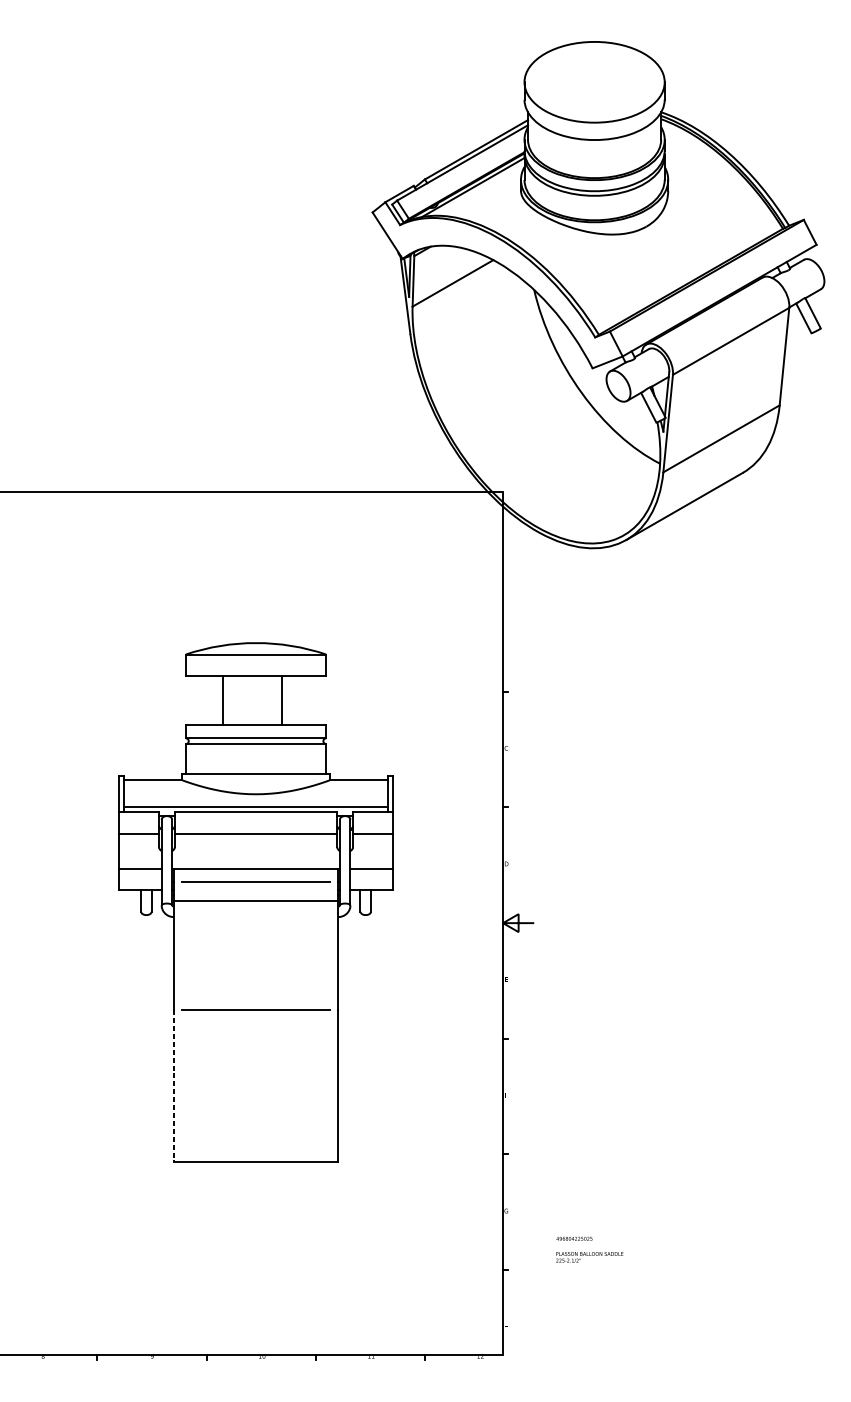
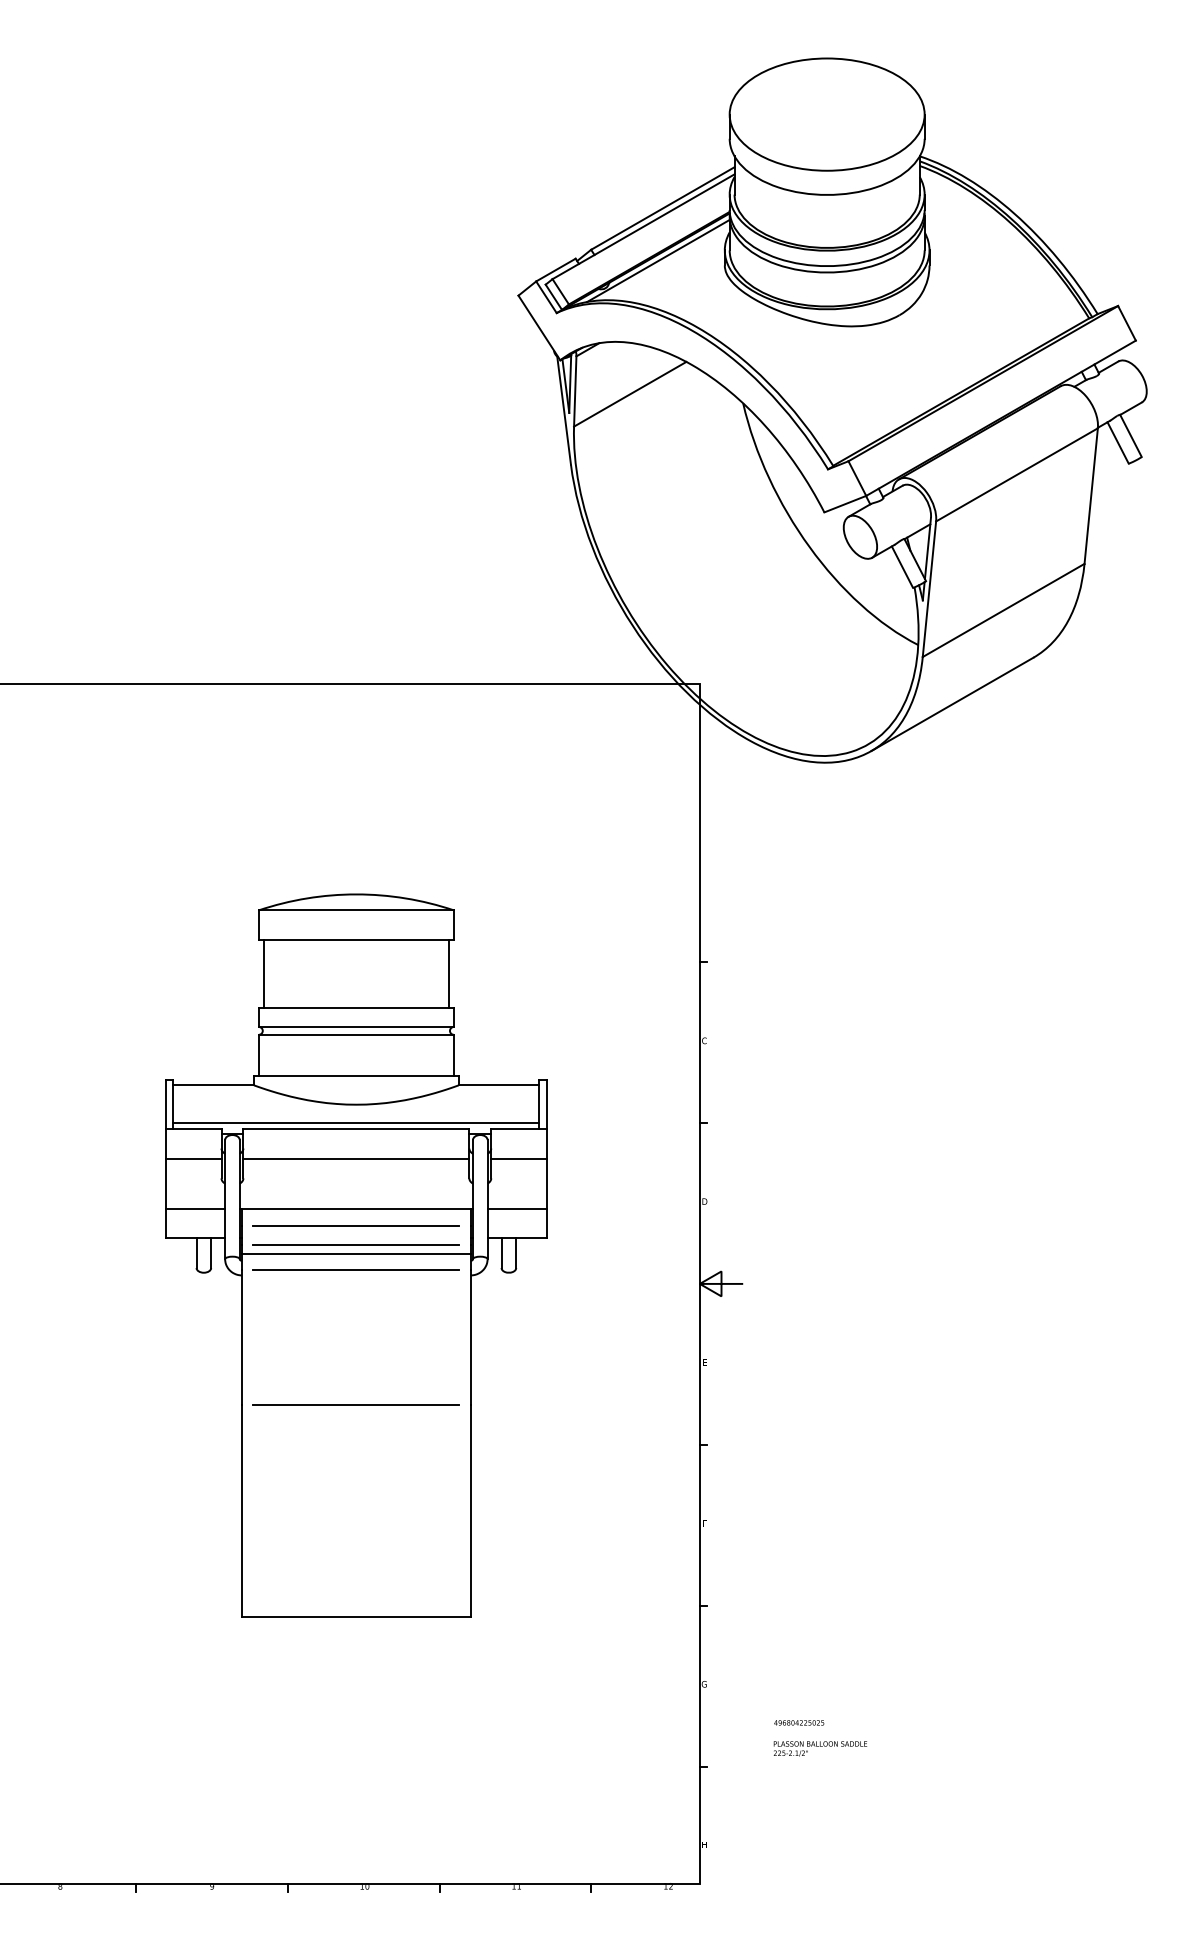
line: (222, 699) -> (263, 973), moved
line: (282, 699) -> (449, 973), moved
line: (256, 894) -> (356, 1244), added
line: (255, 912) -> (355, 1269), added
line: (174, 1086) -> (242, 1510), dashed -> solid

